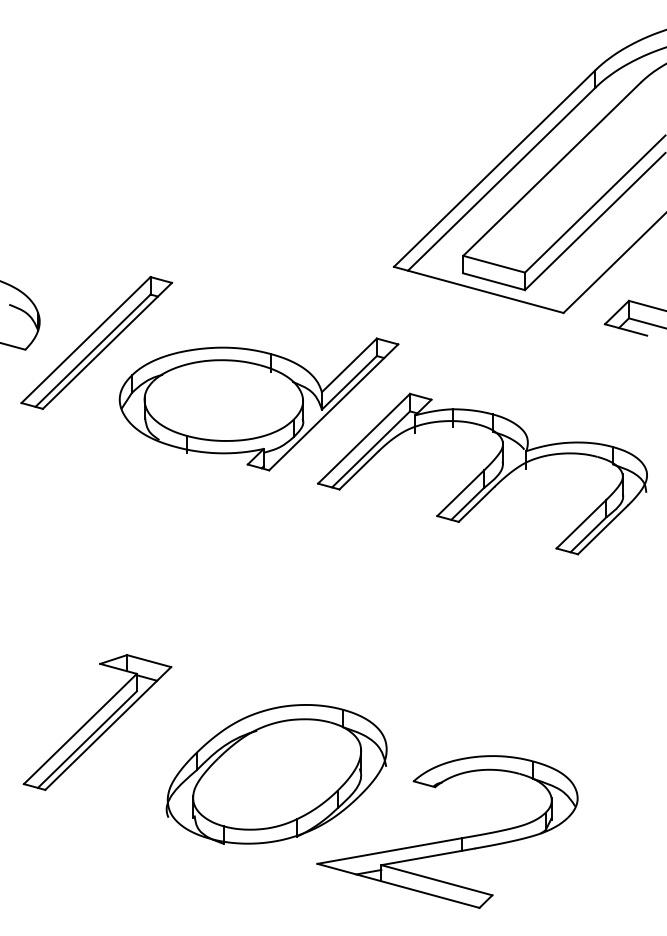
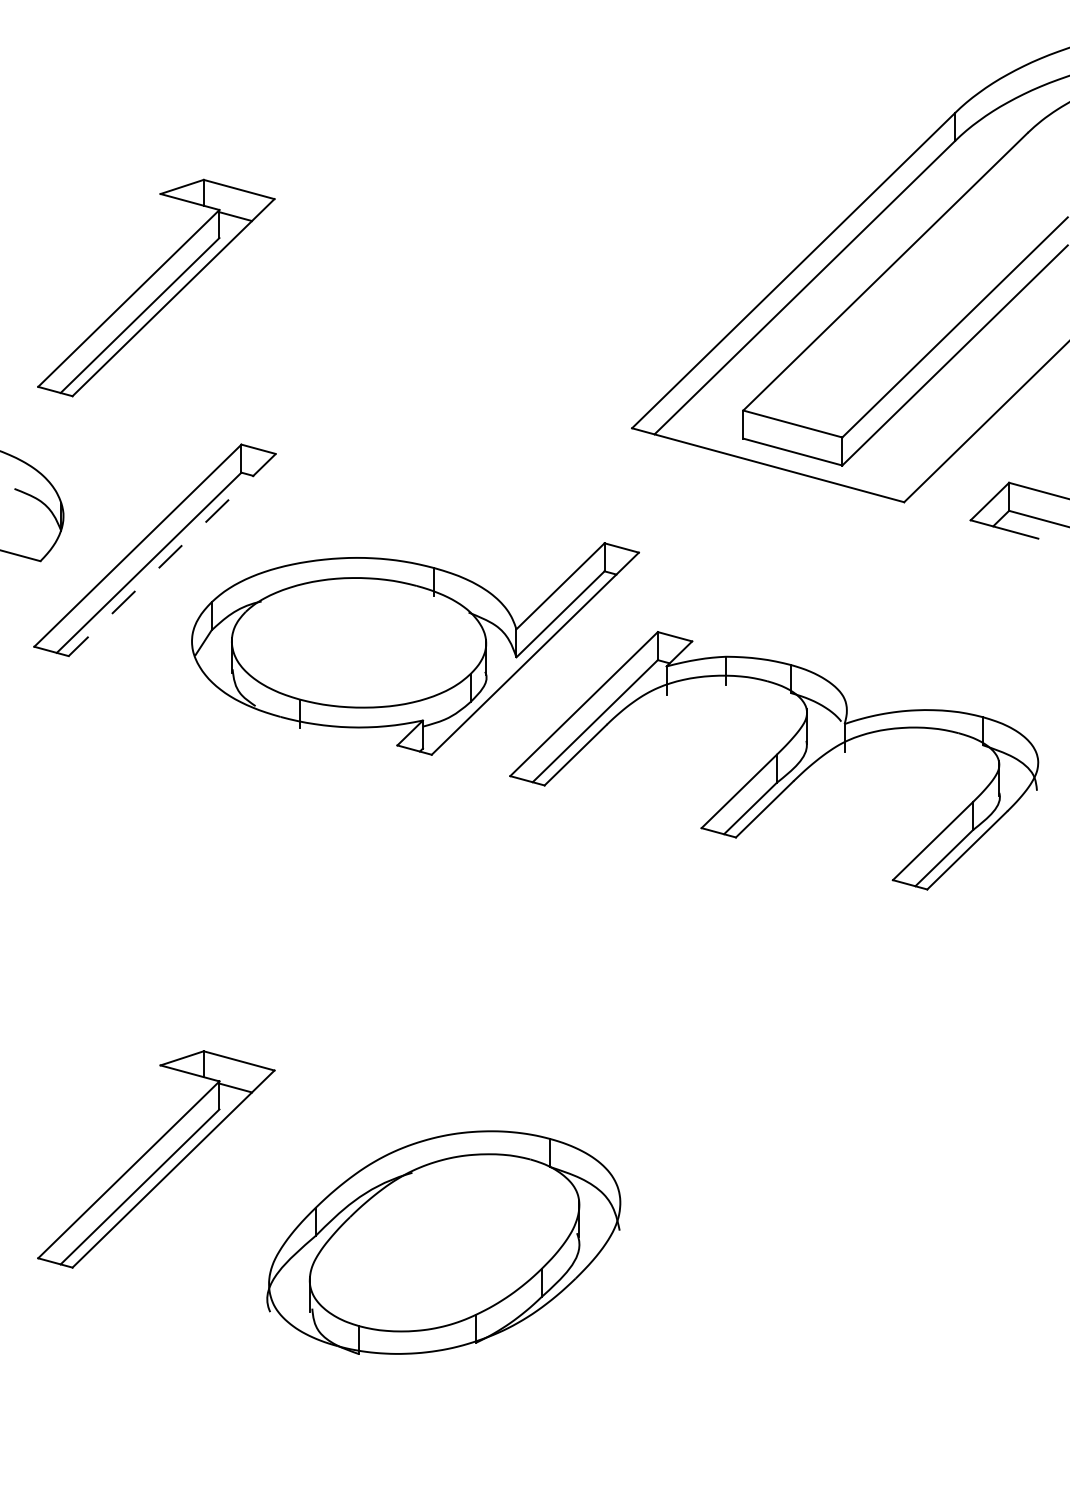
part: (97, 179) -> (156, 288), added
line: (107, 346) -> (172, 556), solid -> dashed
part: (447, 839) -> (717, 1347), removed

